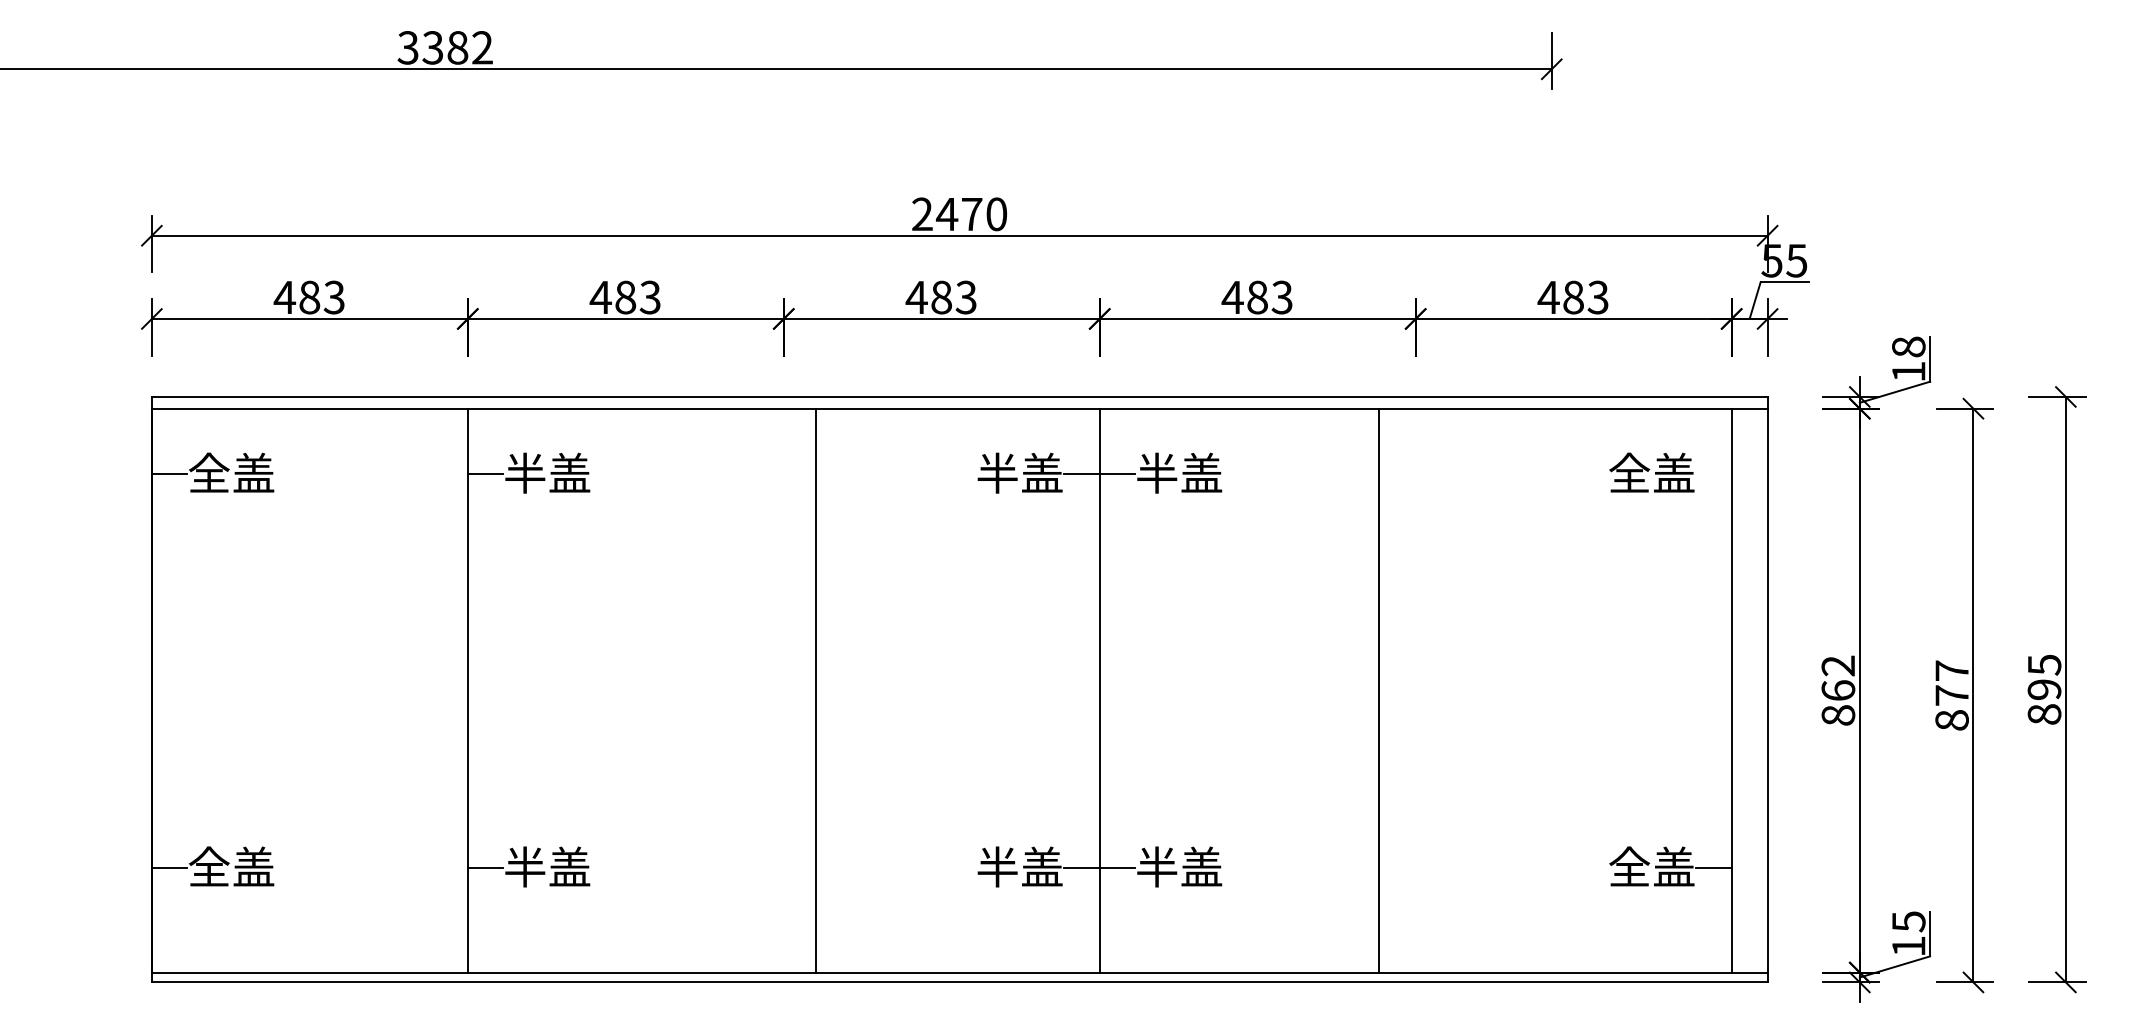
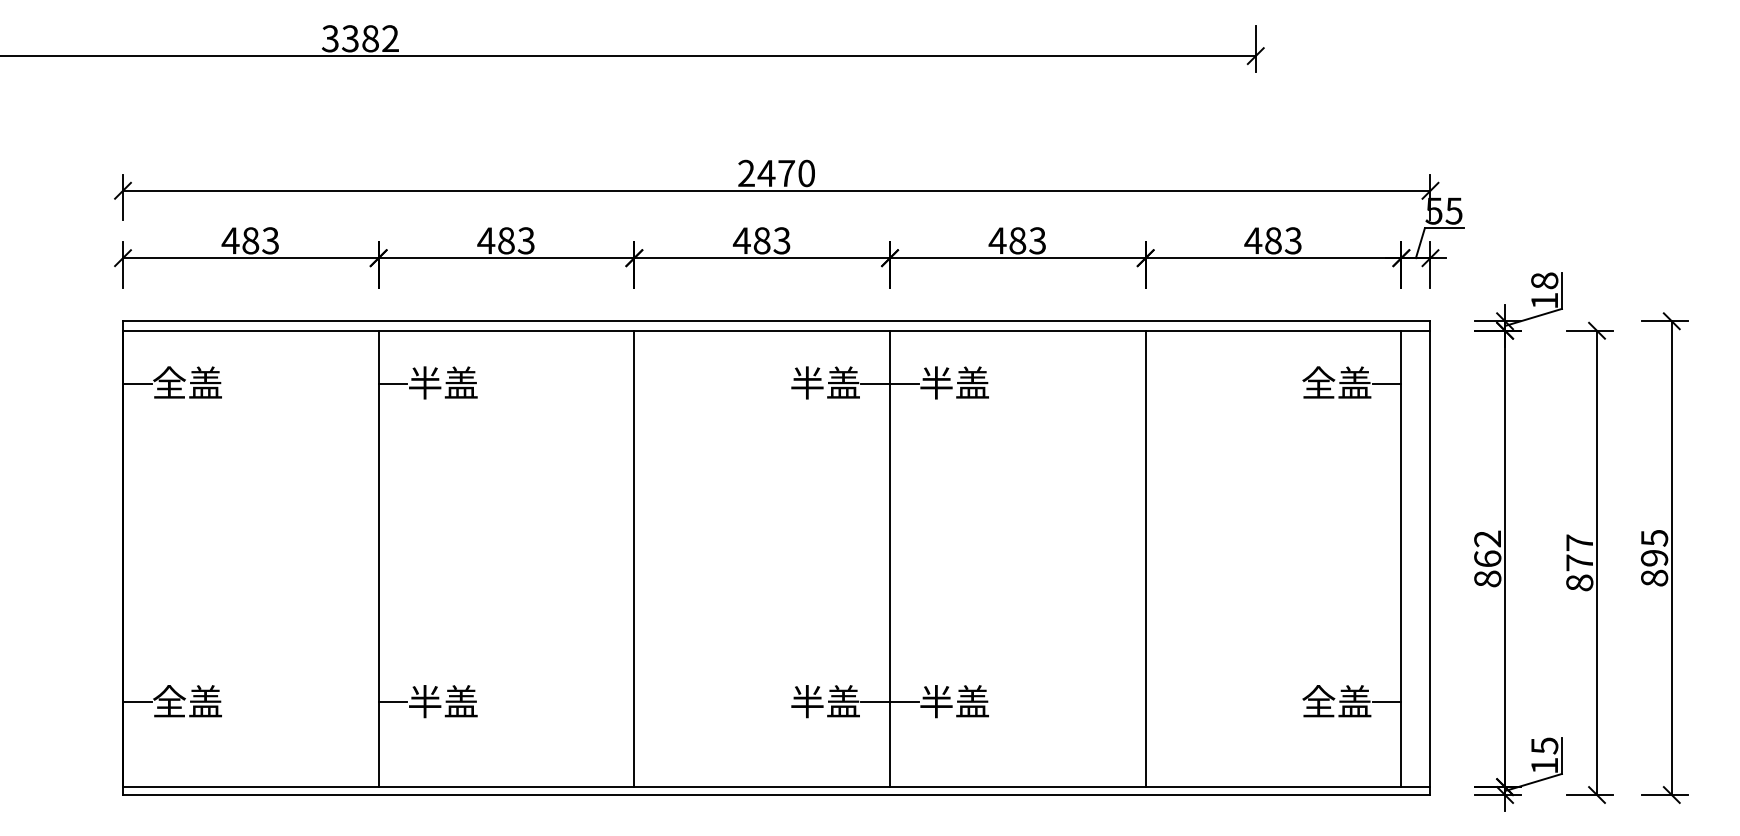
line: (1713, 474) -> (1386, 384), added
line: (815, 690) -> (634, 558), moved
line: (1378, 690) -> (1145, 558), moved

